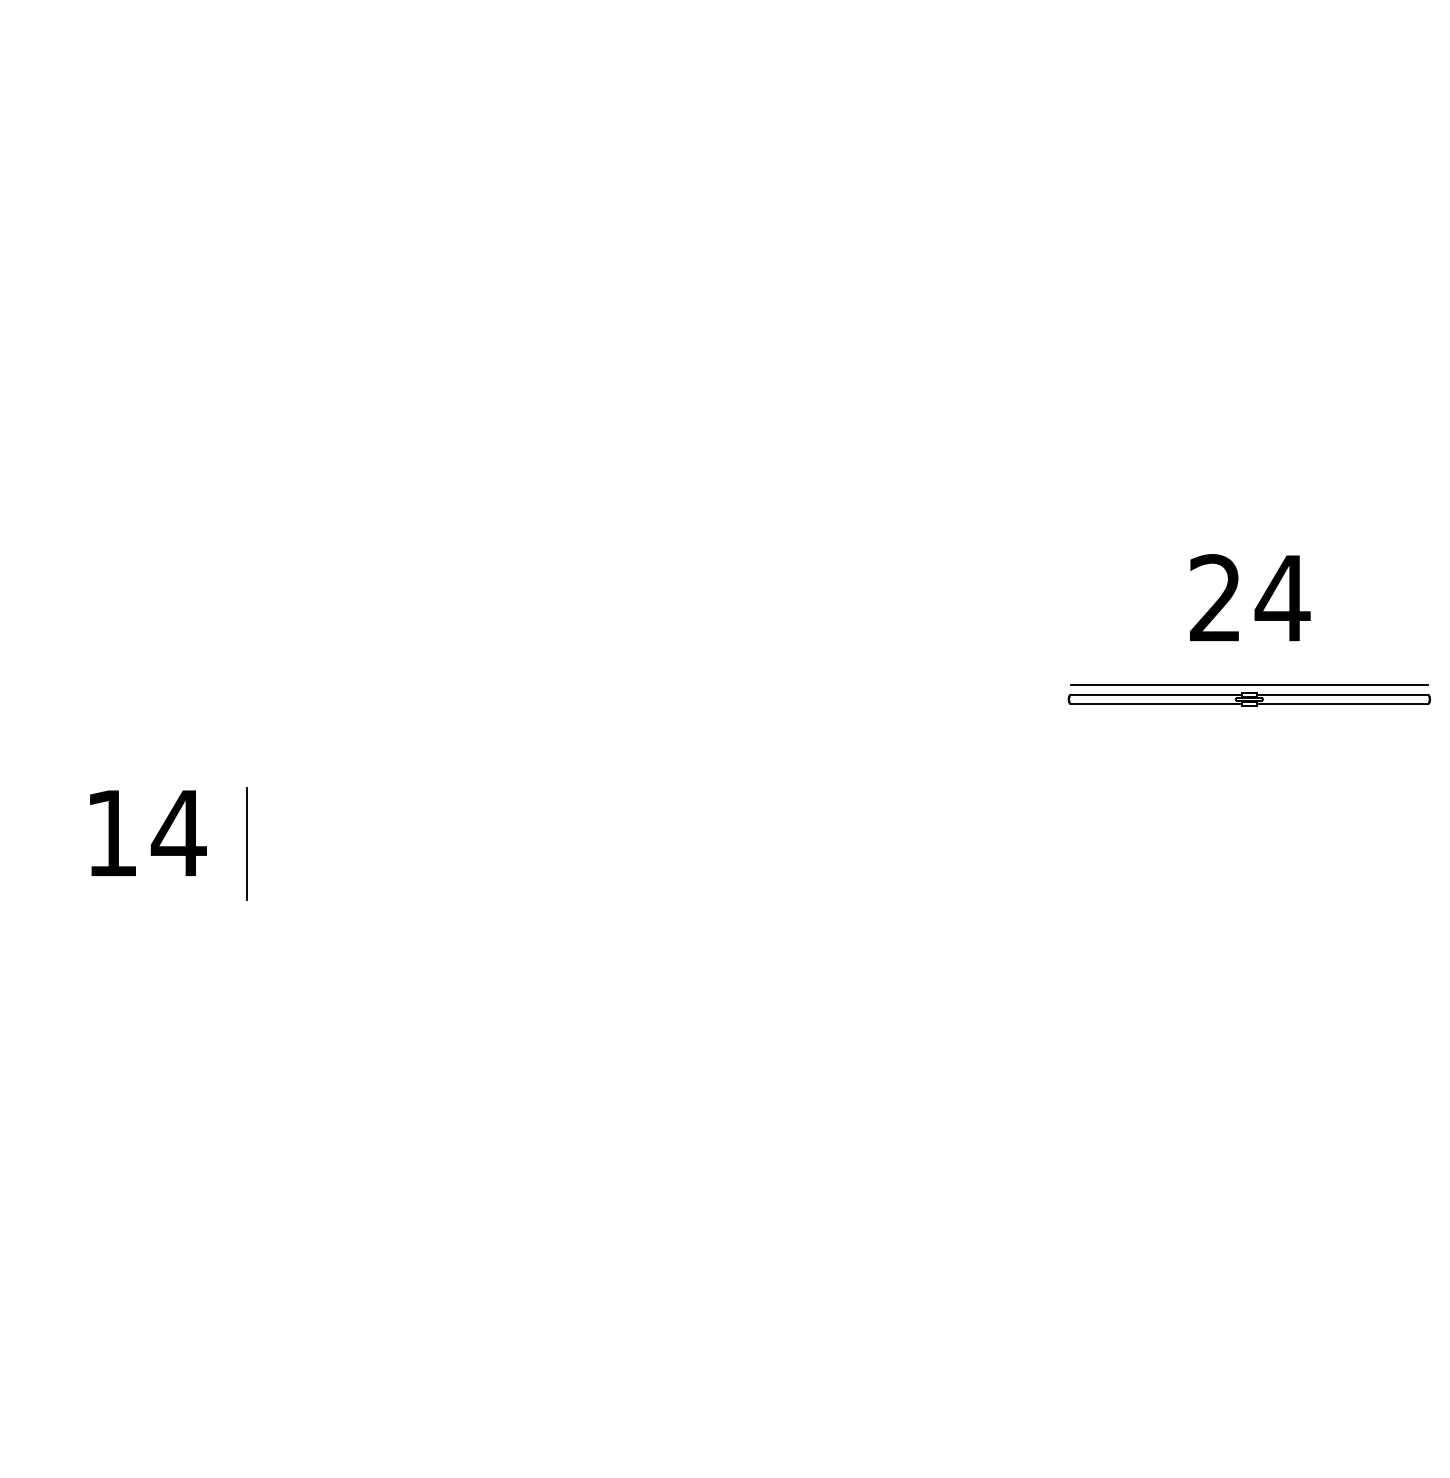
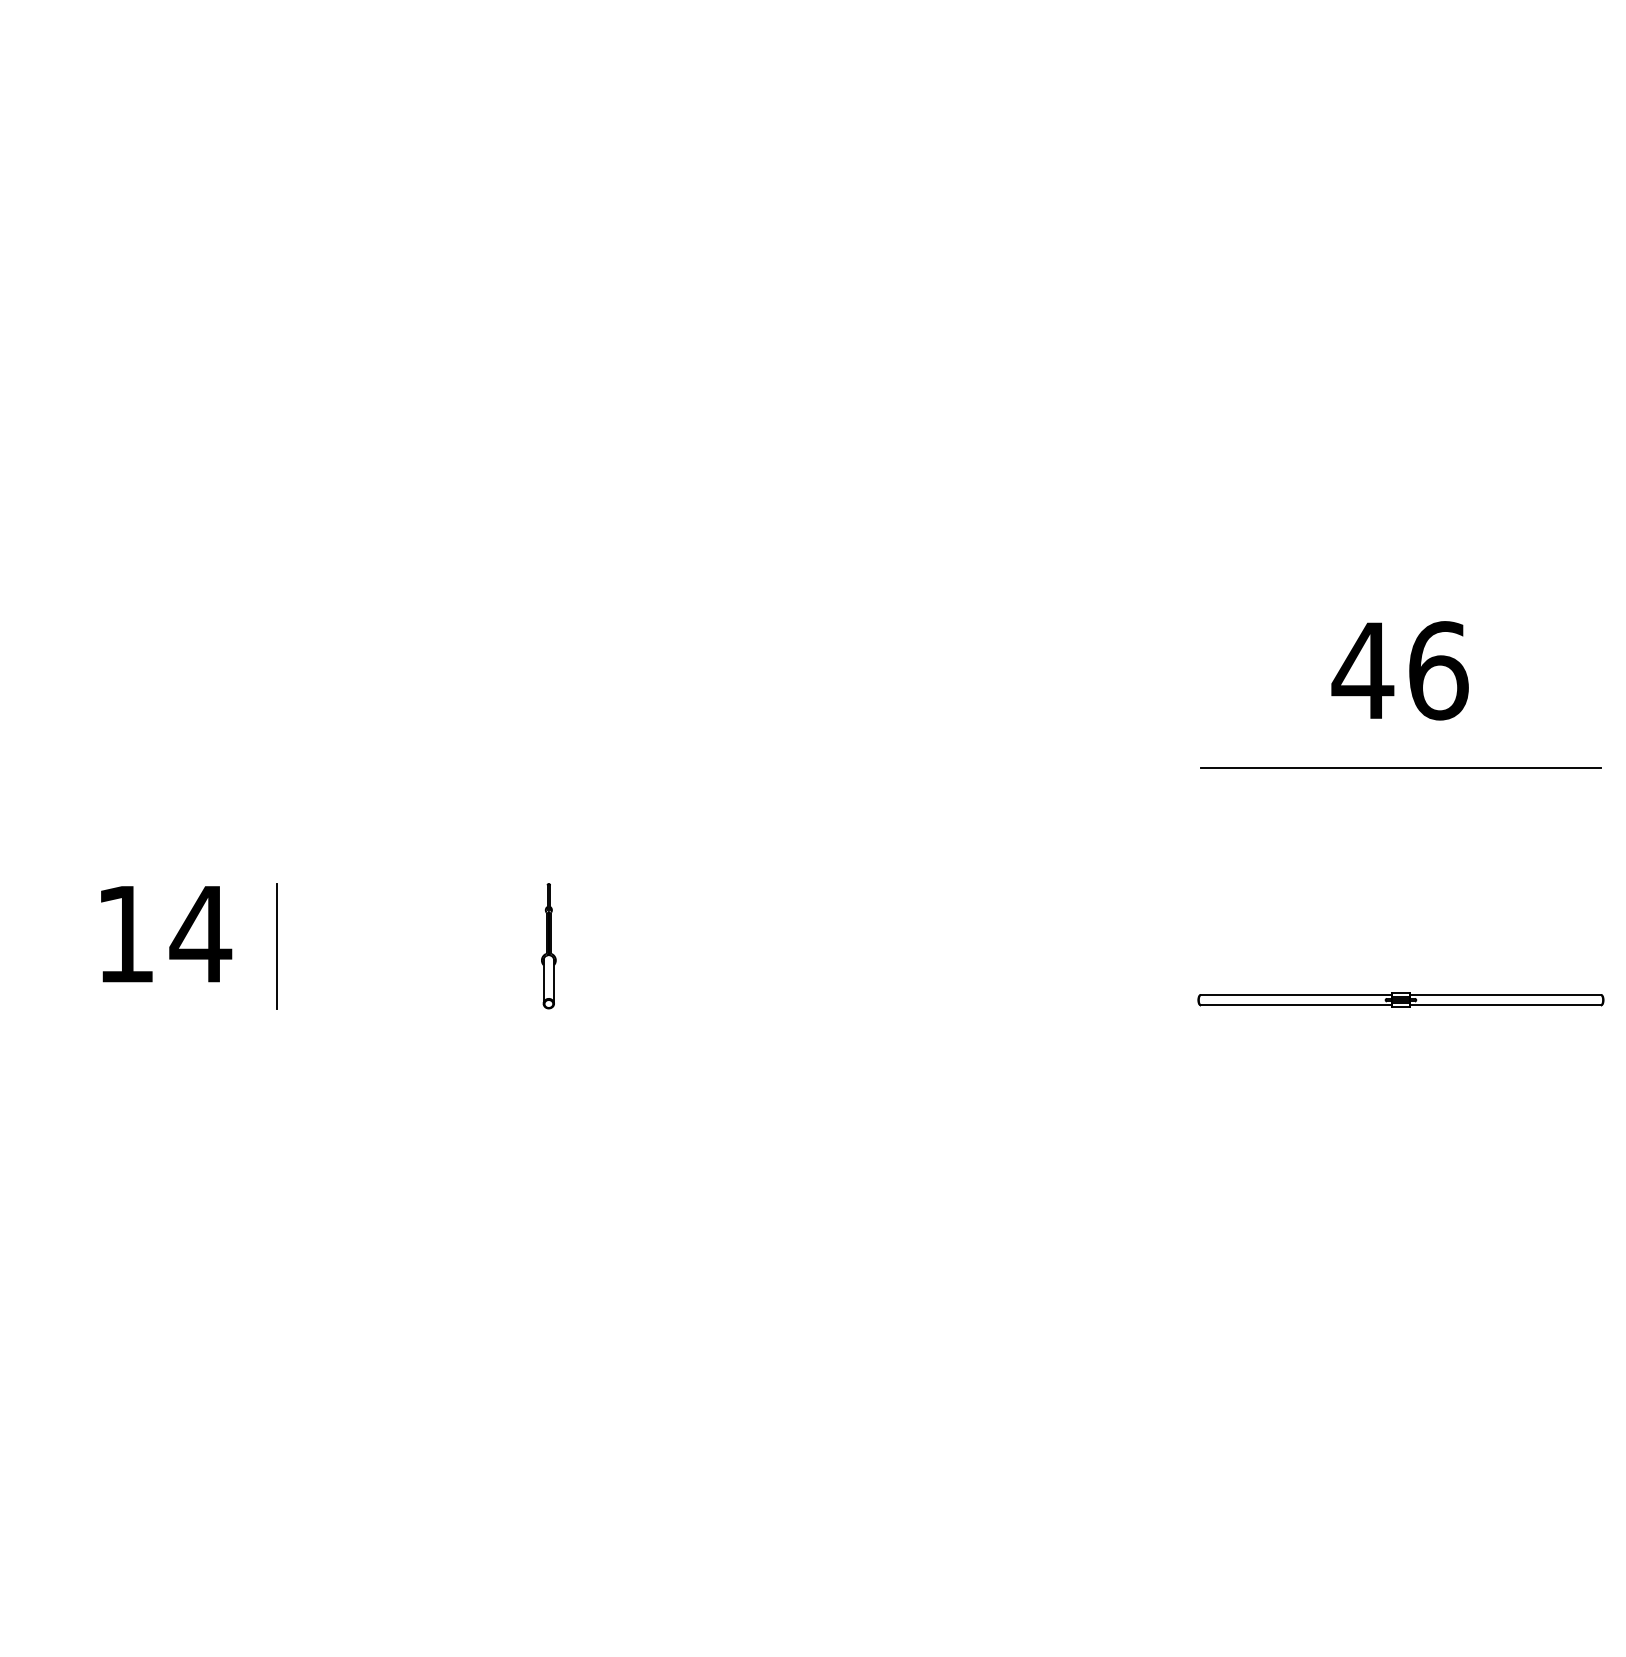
text: (1248, 598) -> (1400, 670), 24 -> 46
part: (1248, 698) -> (1400, 999), moved
part: (489, 844) -> (548, 946), added

